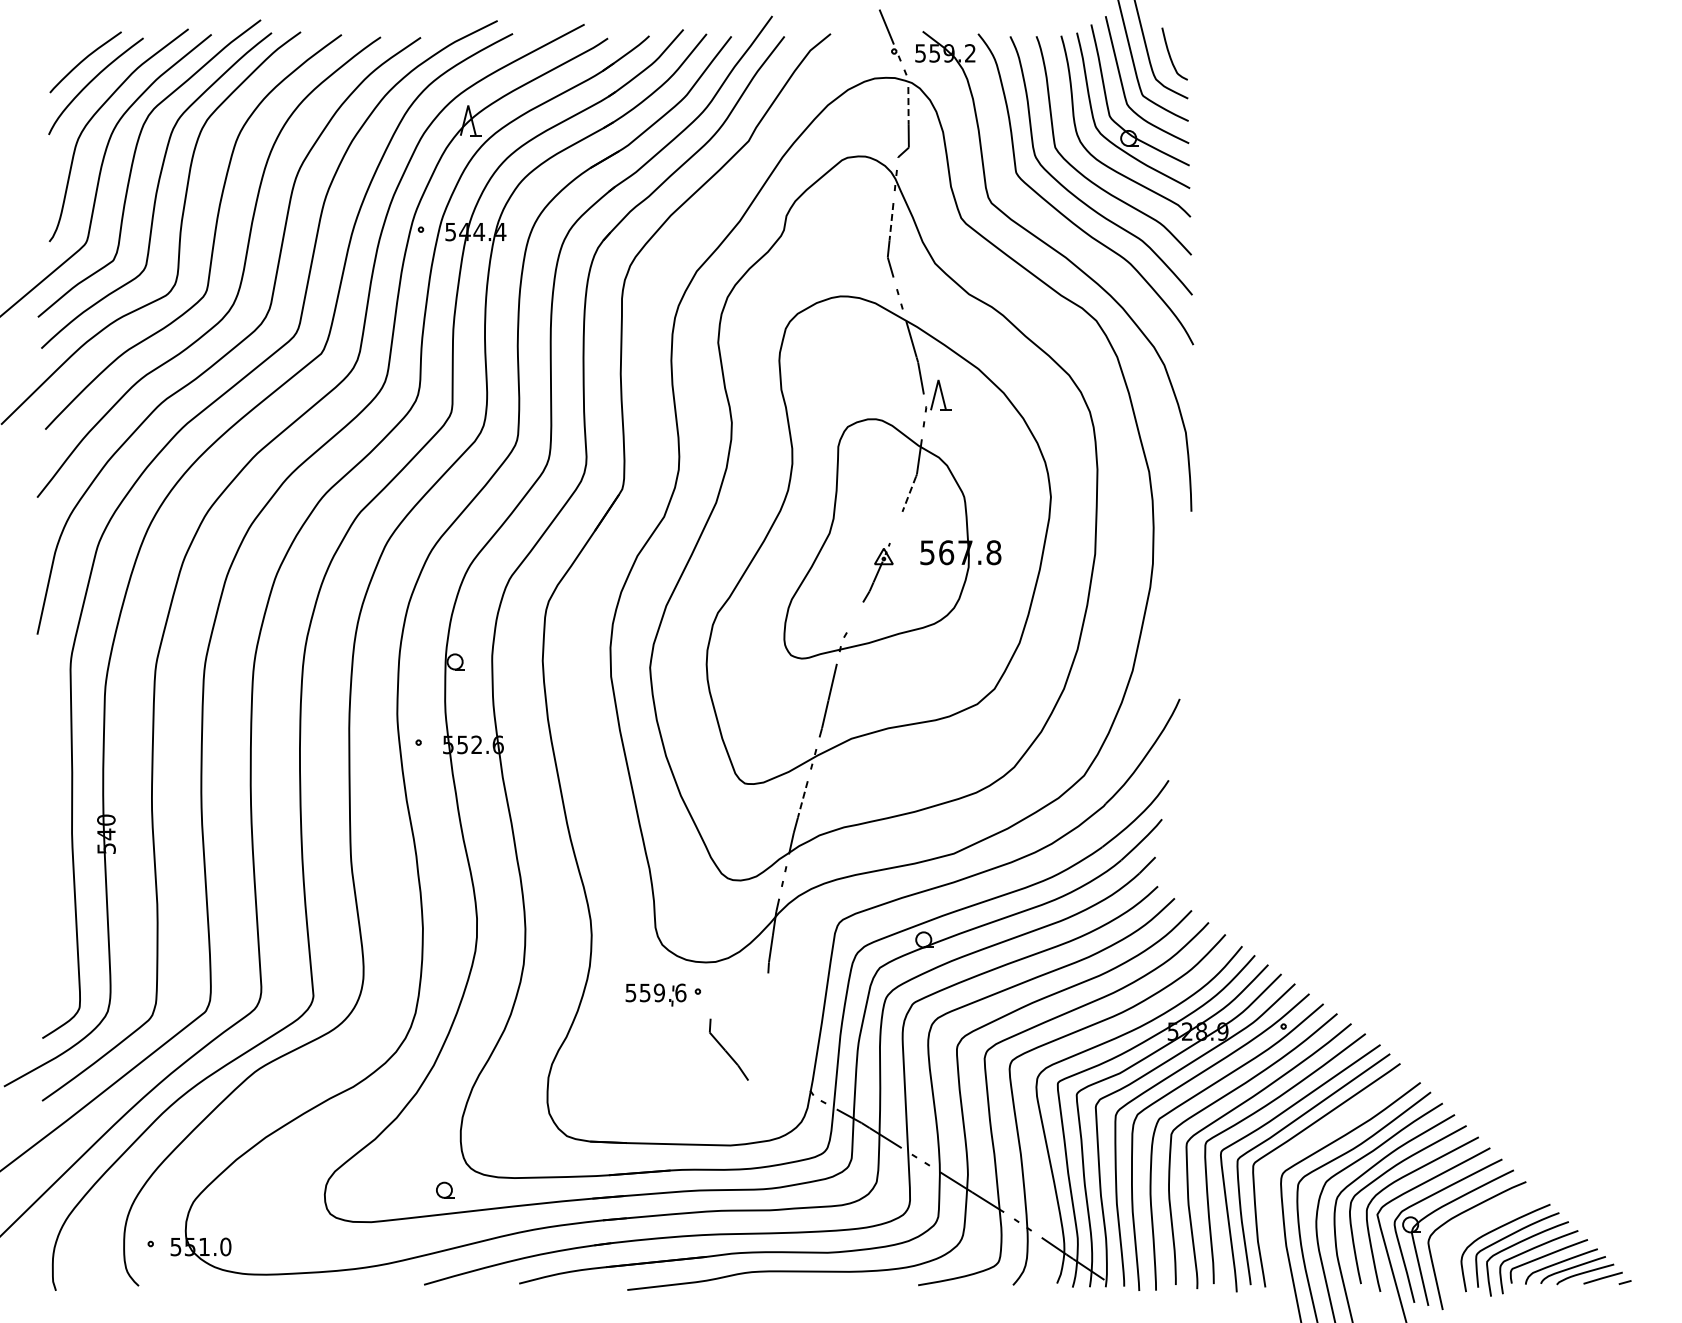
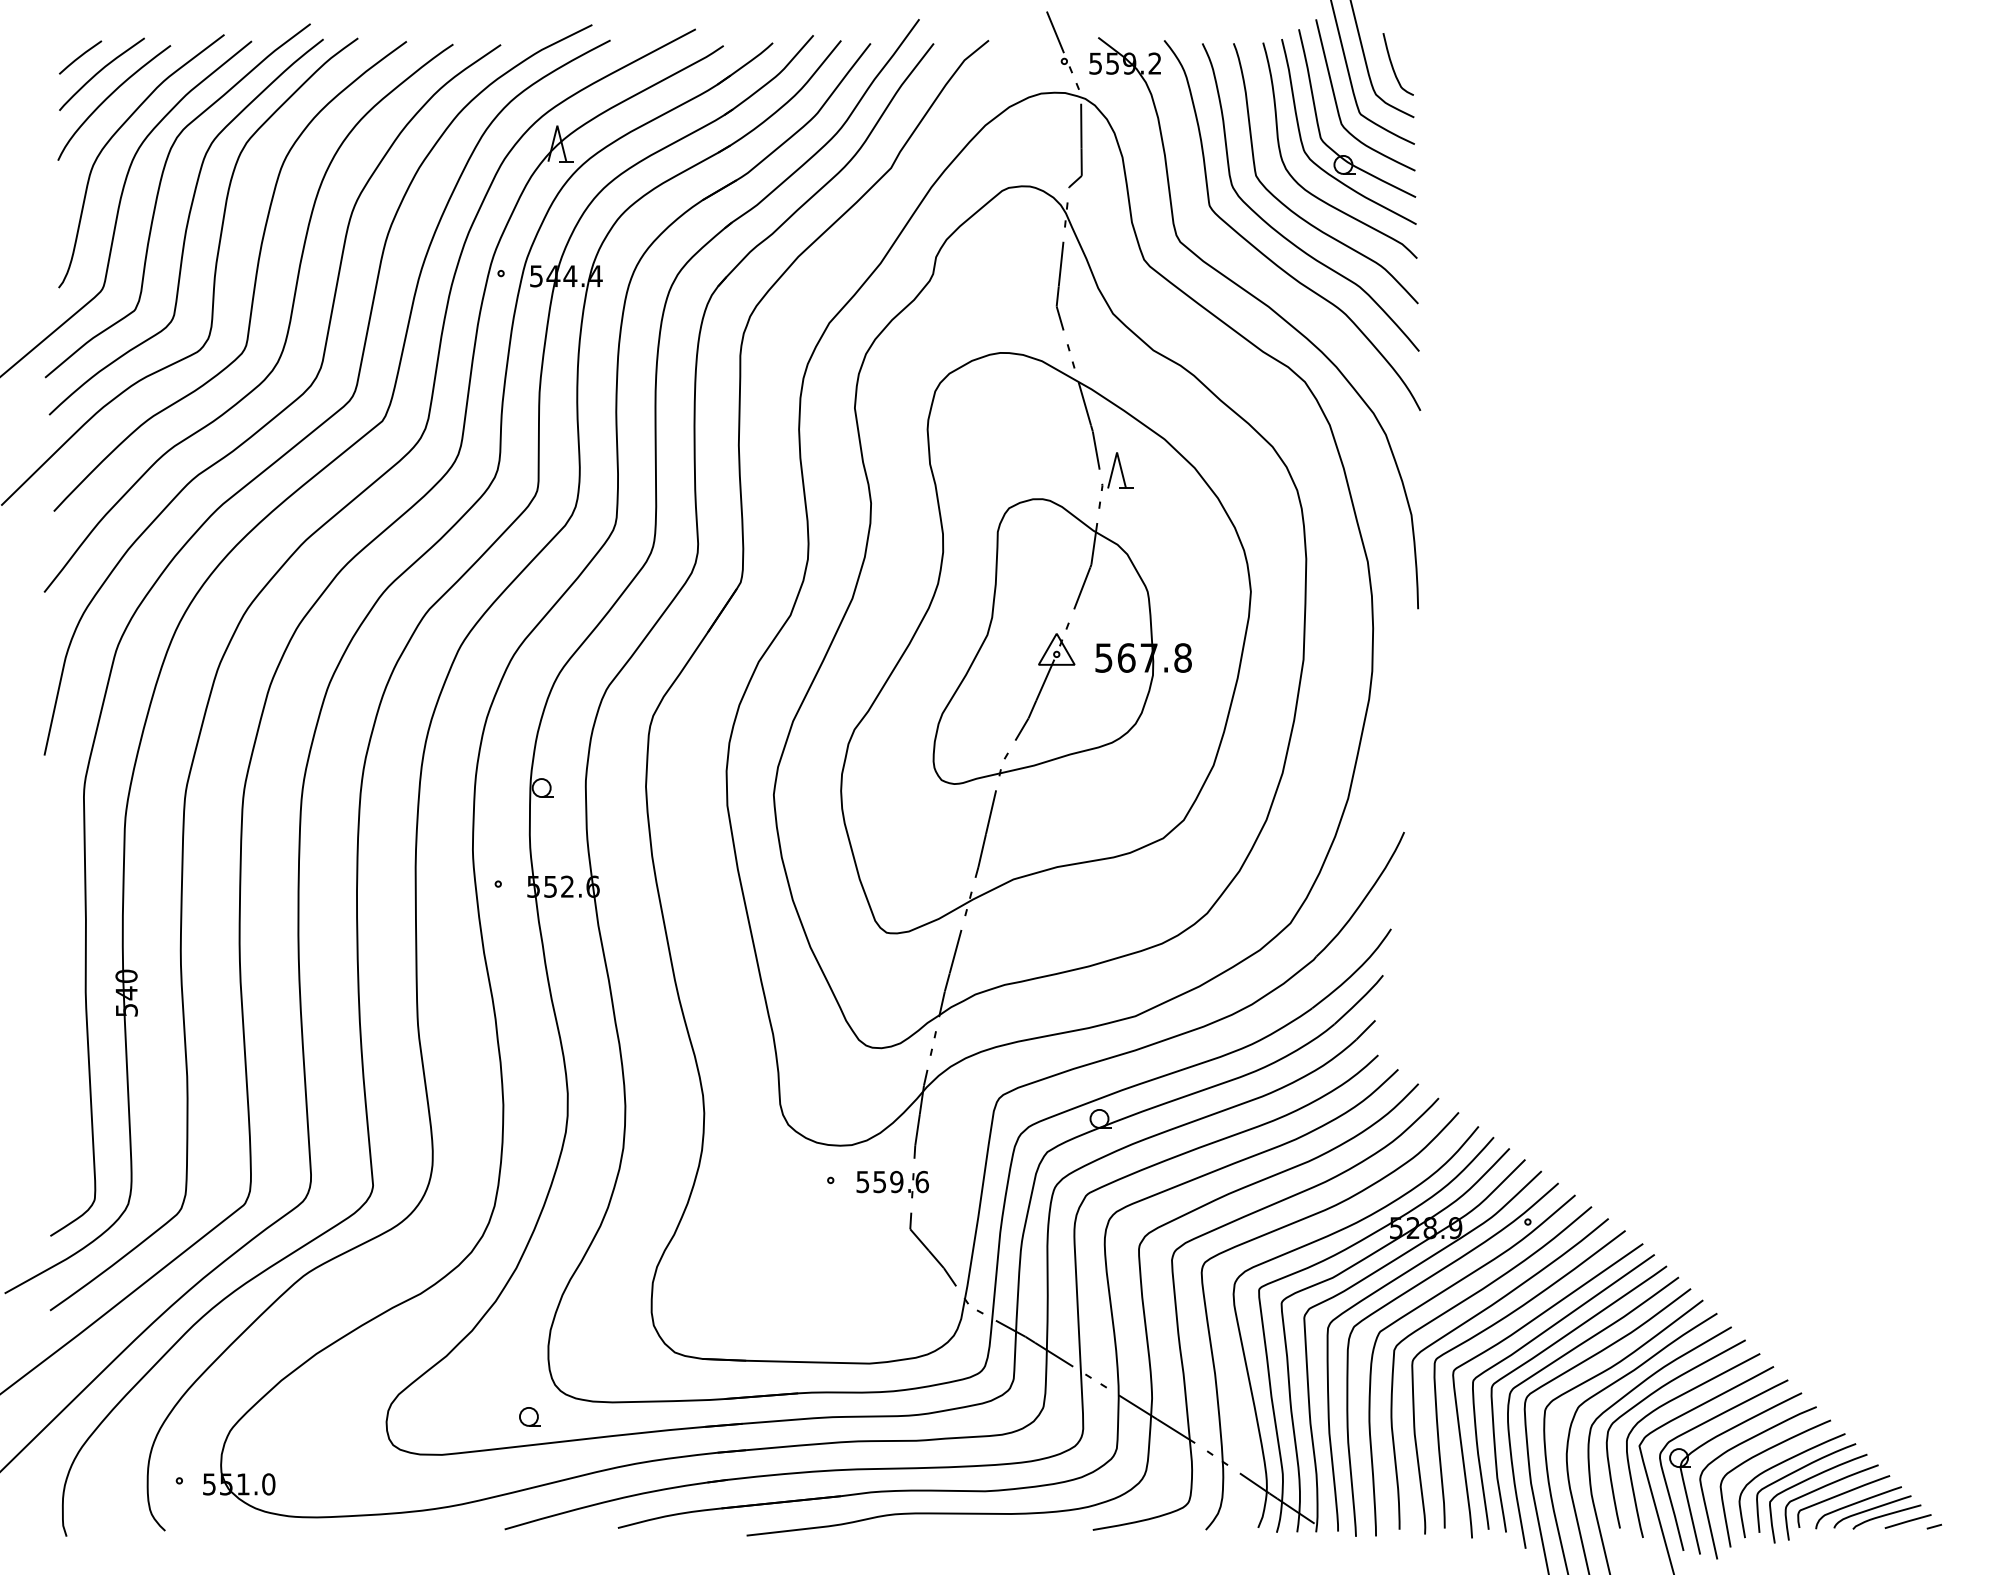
line: (67, 47) -> (80, 56), added
line: (908, 105) -> (1081, 125), dashed -> solid
line: (891, 221) -> (1061, 263), dashed -> solid
line: (909, 494) -> (1082, 588), dashed -> solid
part: (877, 572) -> (1044, 681), size x1.67
line: (802, 799) -> (955, 951), dashed -> solid
part: (655, 994) -> (892, 1183), moved
part: (728, 1049) -> (932, 1249), moved
curve: (1308, 1143) -> (1557, 1361), added
curve: (1480, 1221) -> (1762, 1454), added

